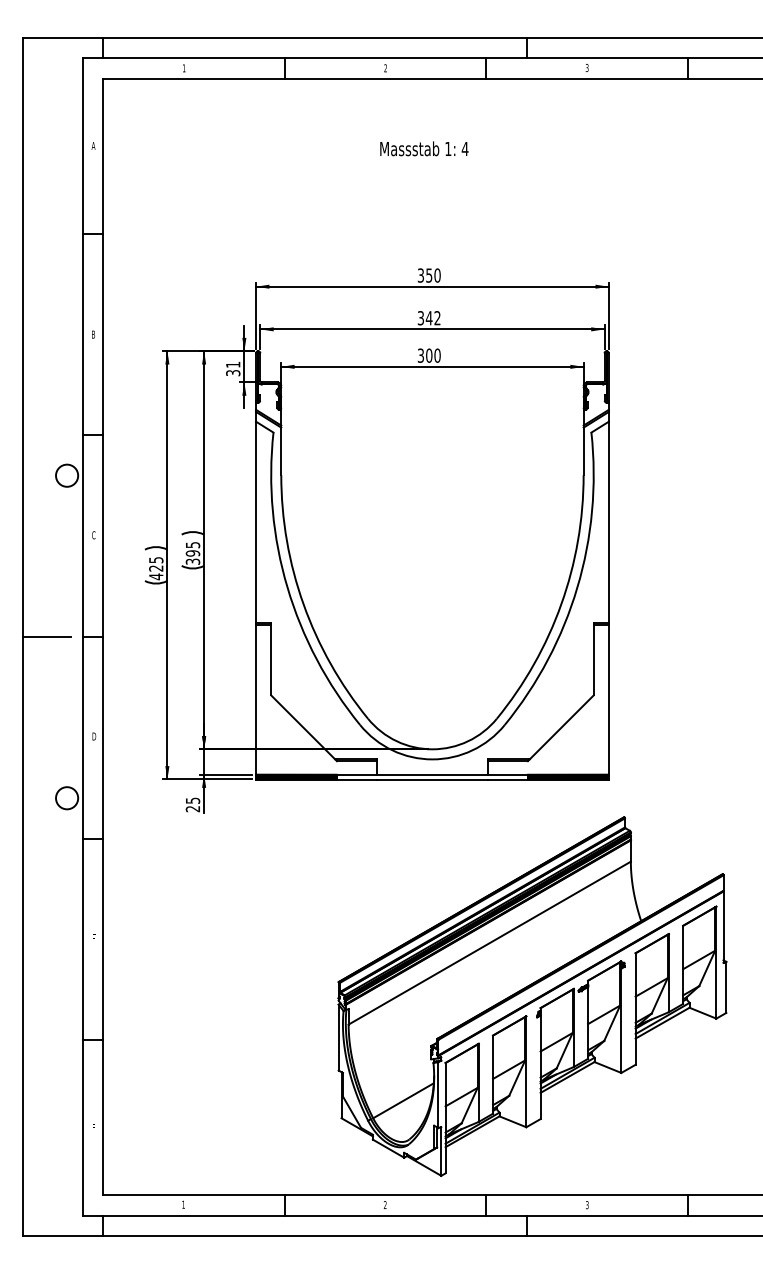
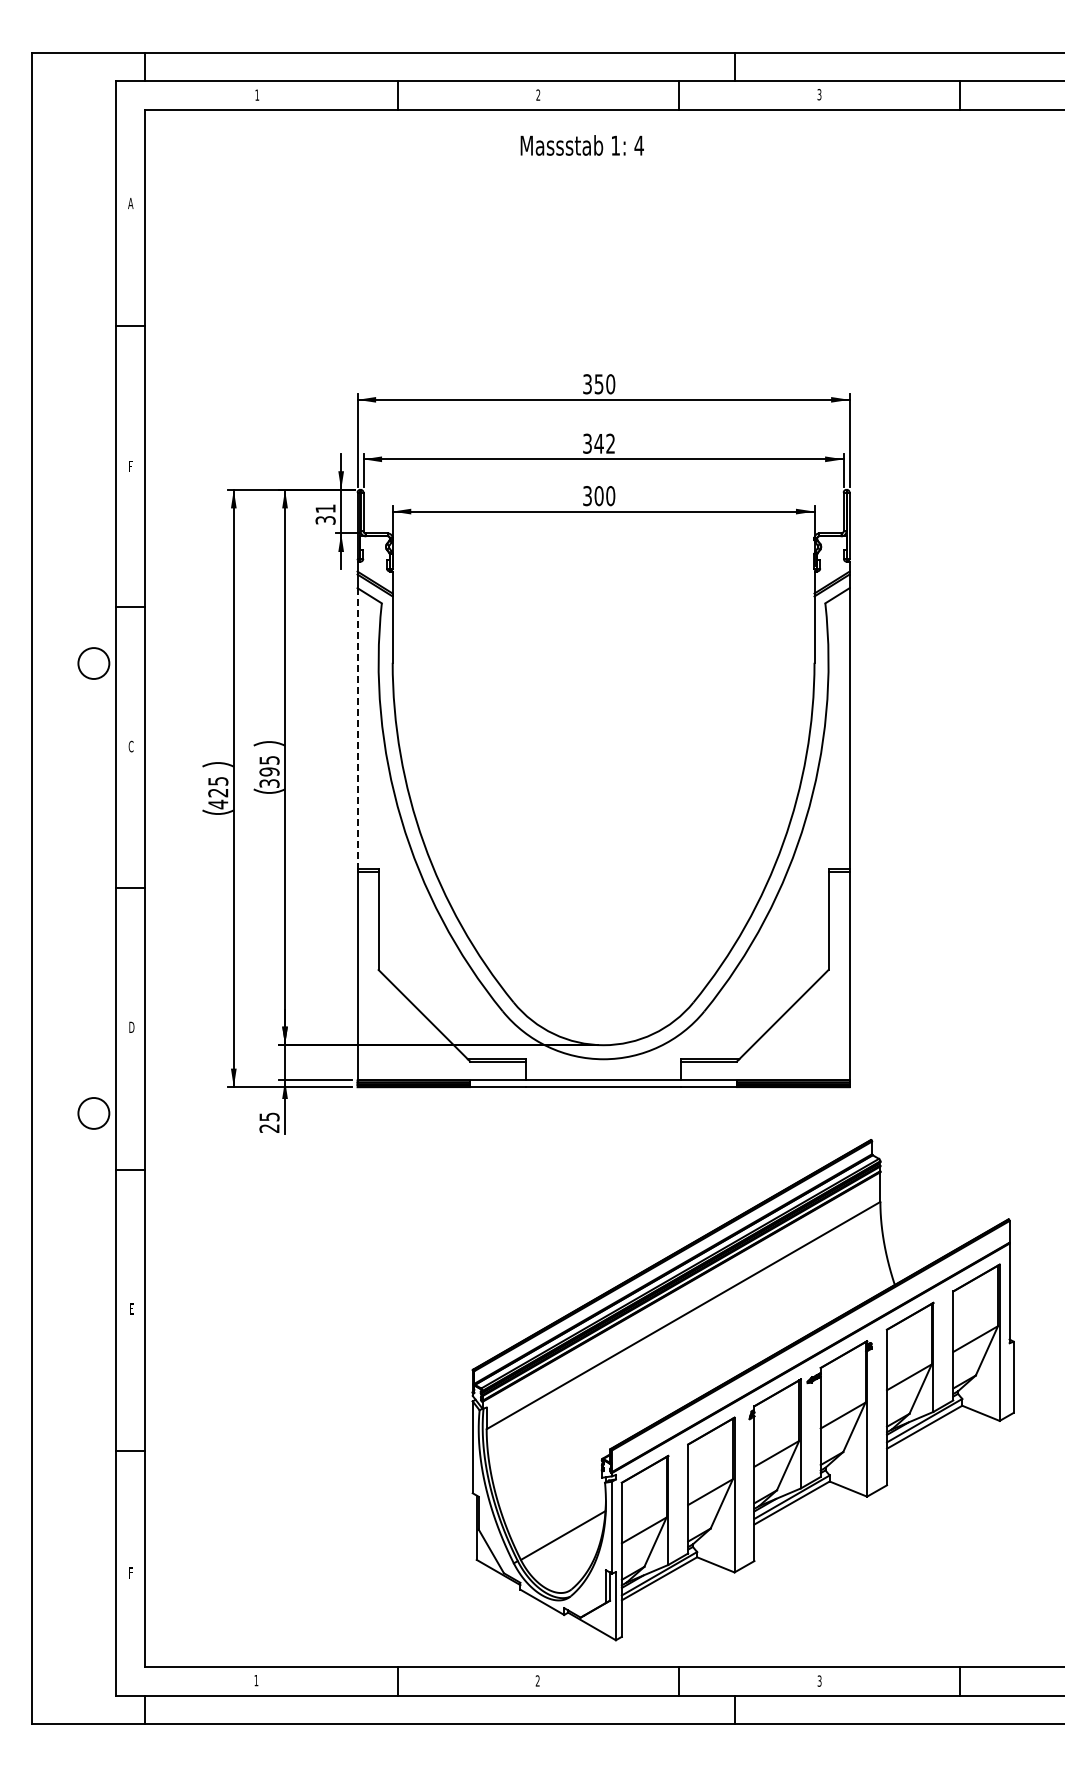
text: (423, 148) -> (581, 145), moved
text: (93, 334) -> (130, 466), B -> F
line: (256, 522) -> (357, 728), solid -> dashed
line: (46, 637) -> (65, 888), removed

